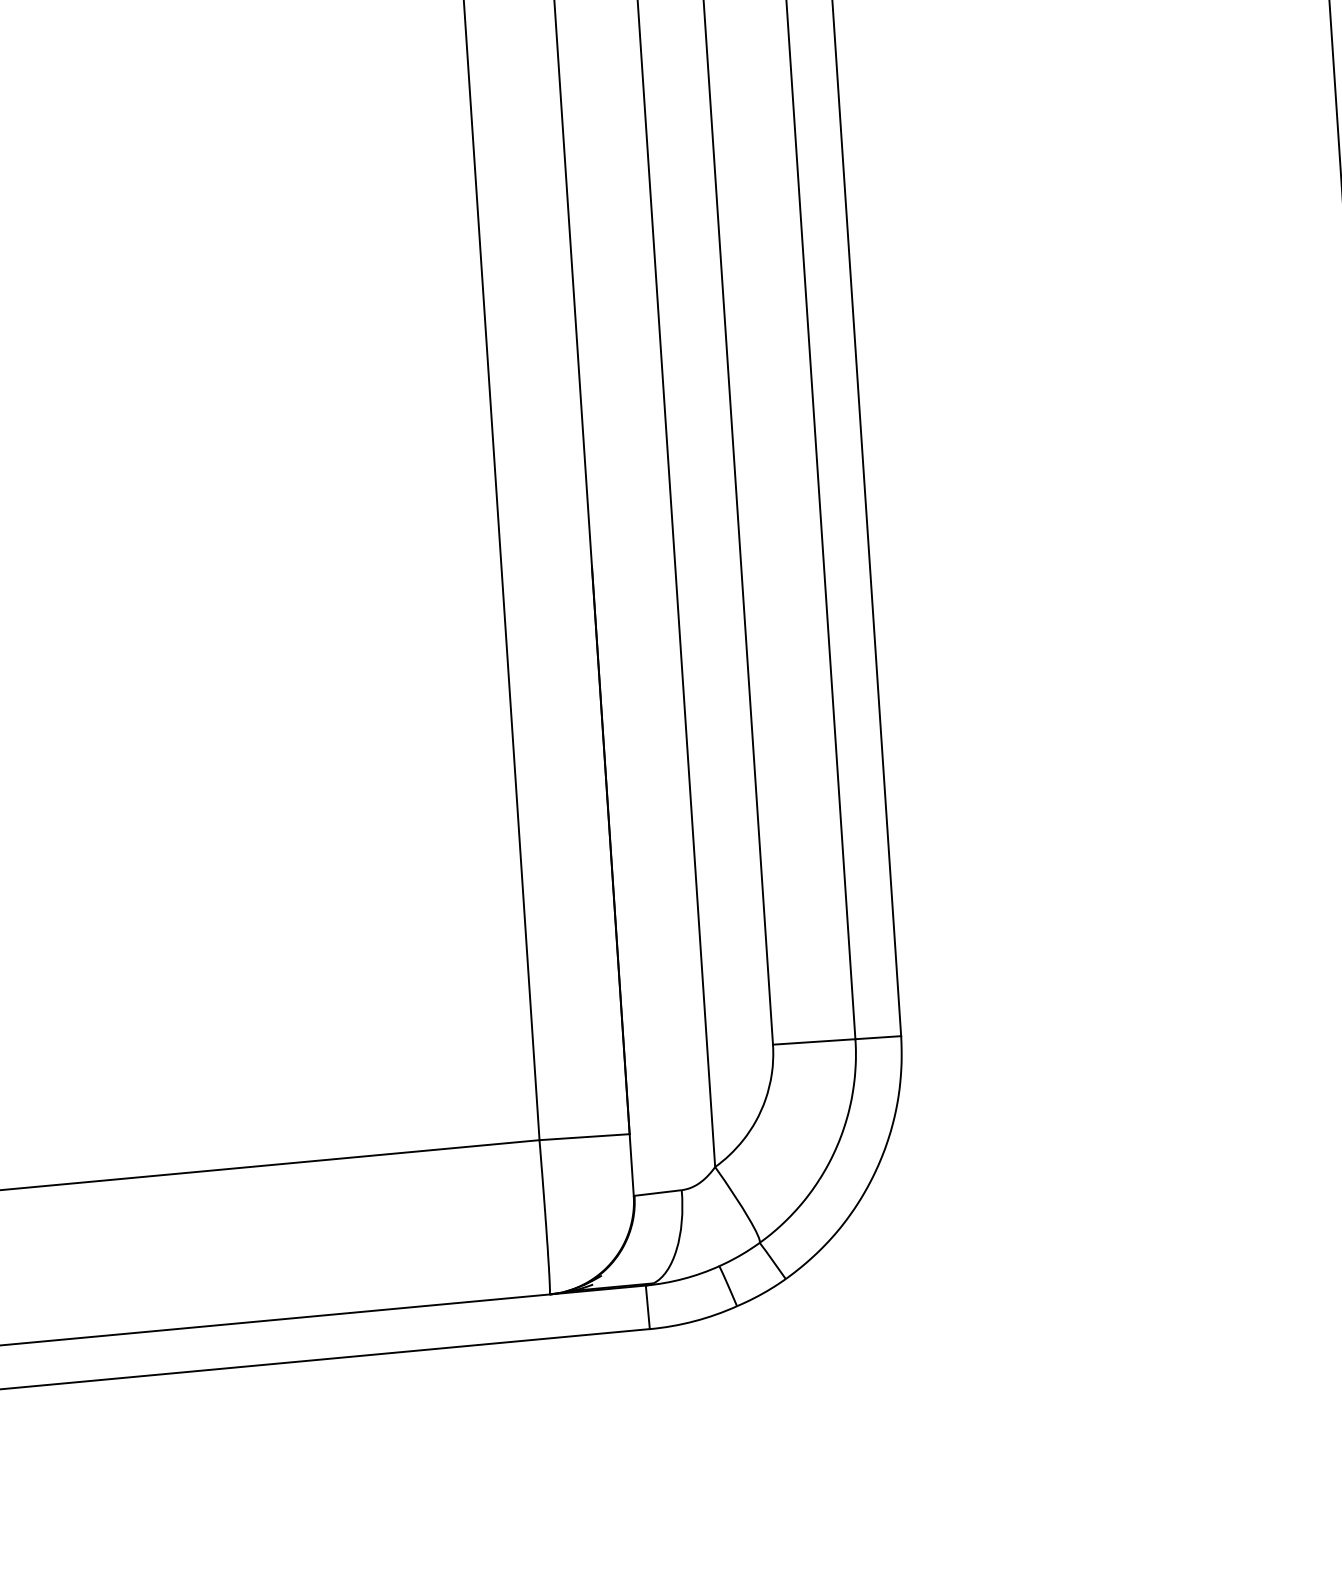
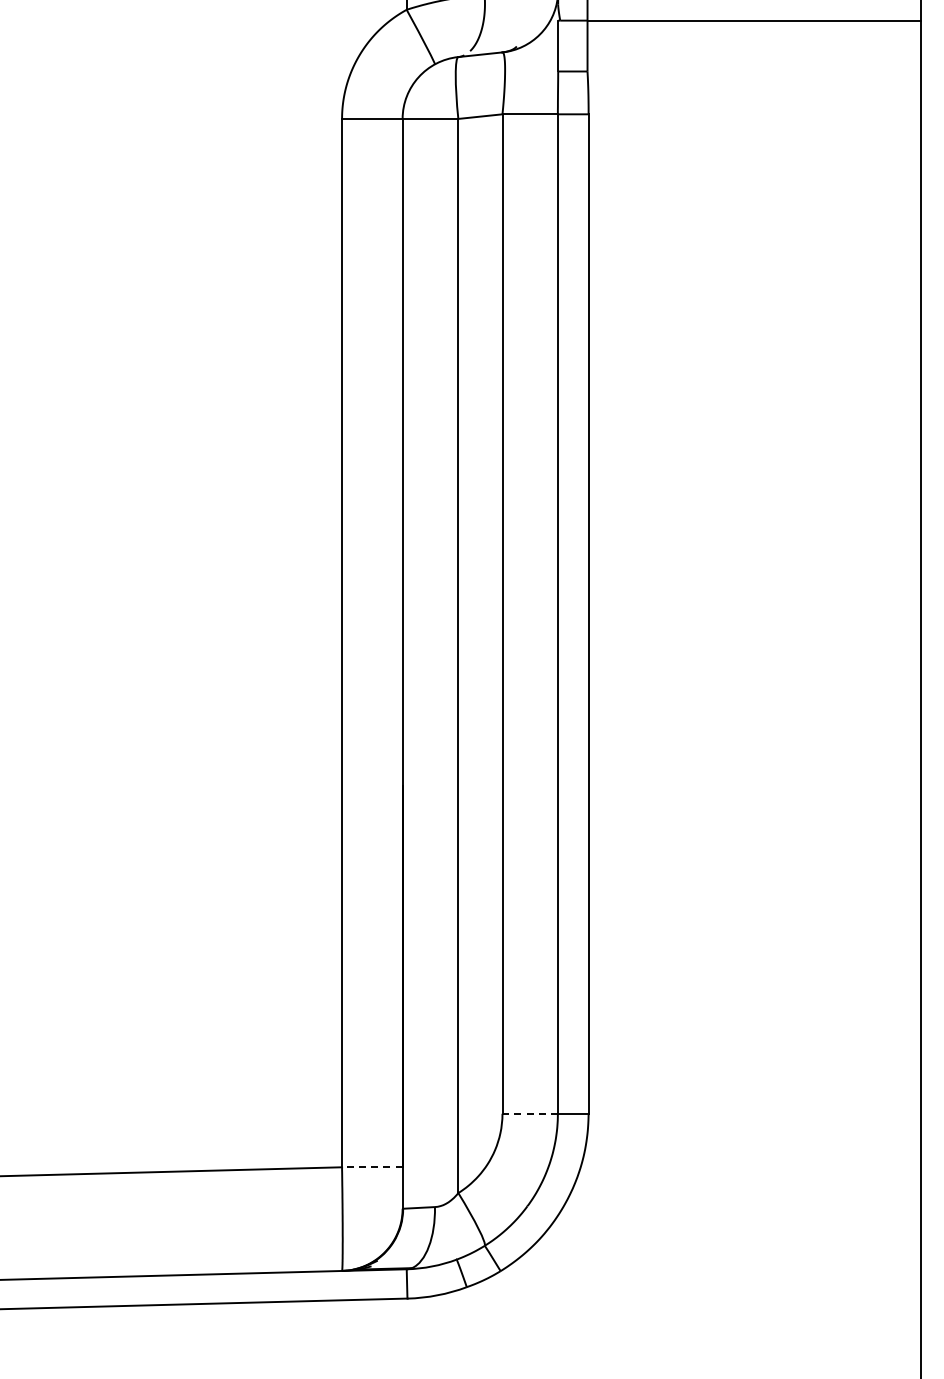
line: (814, 1041) -> (530, 1113), solid -> dashed
line: (583, 1137) -> (371, 1167), solid -> dashed

